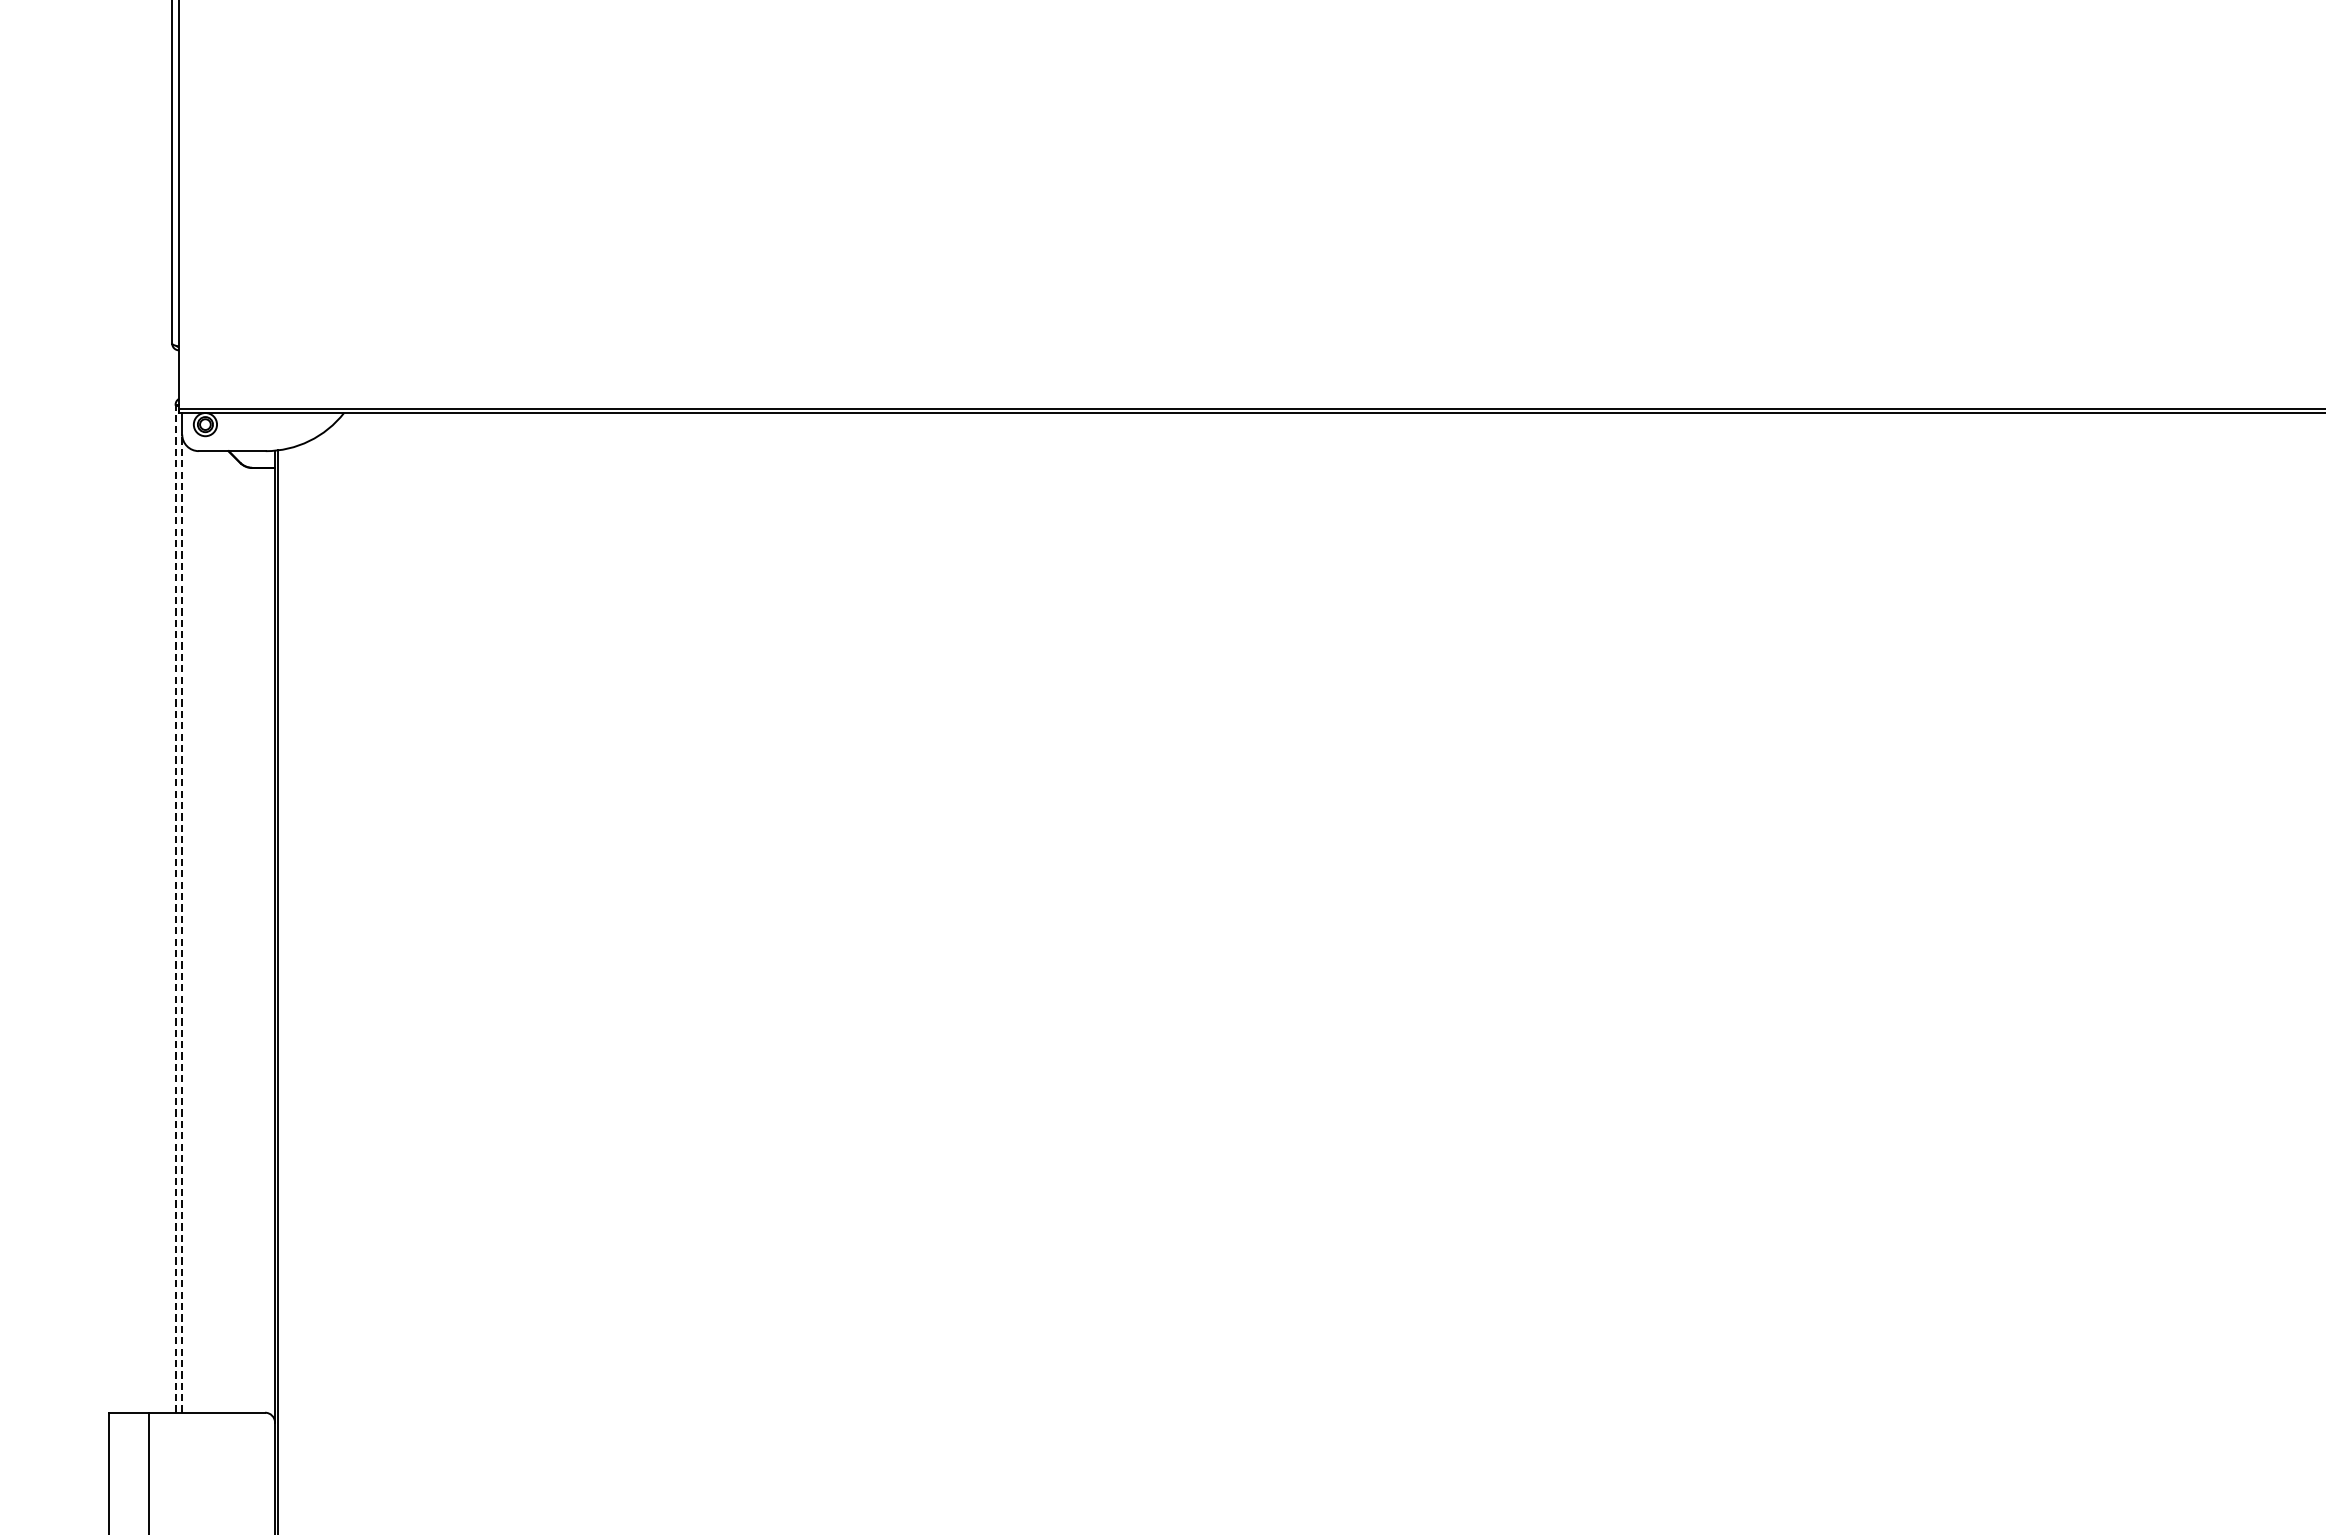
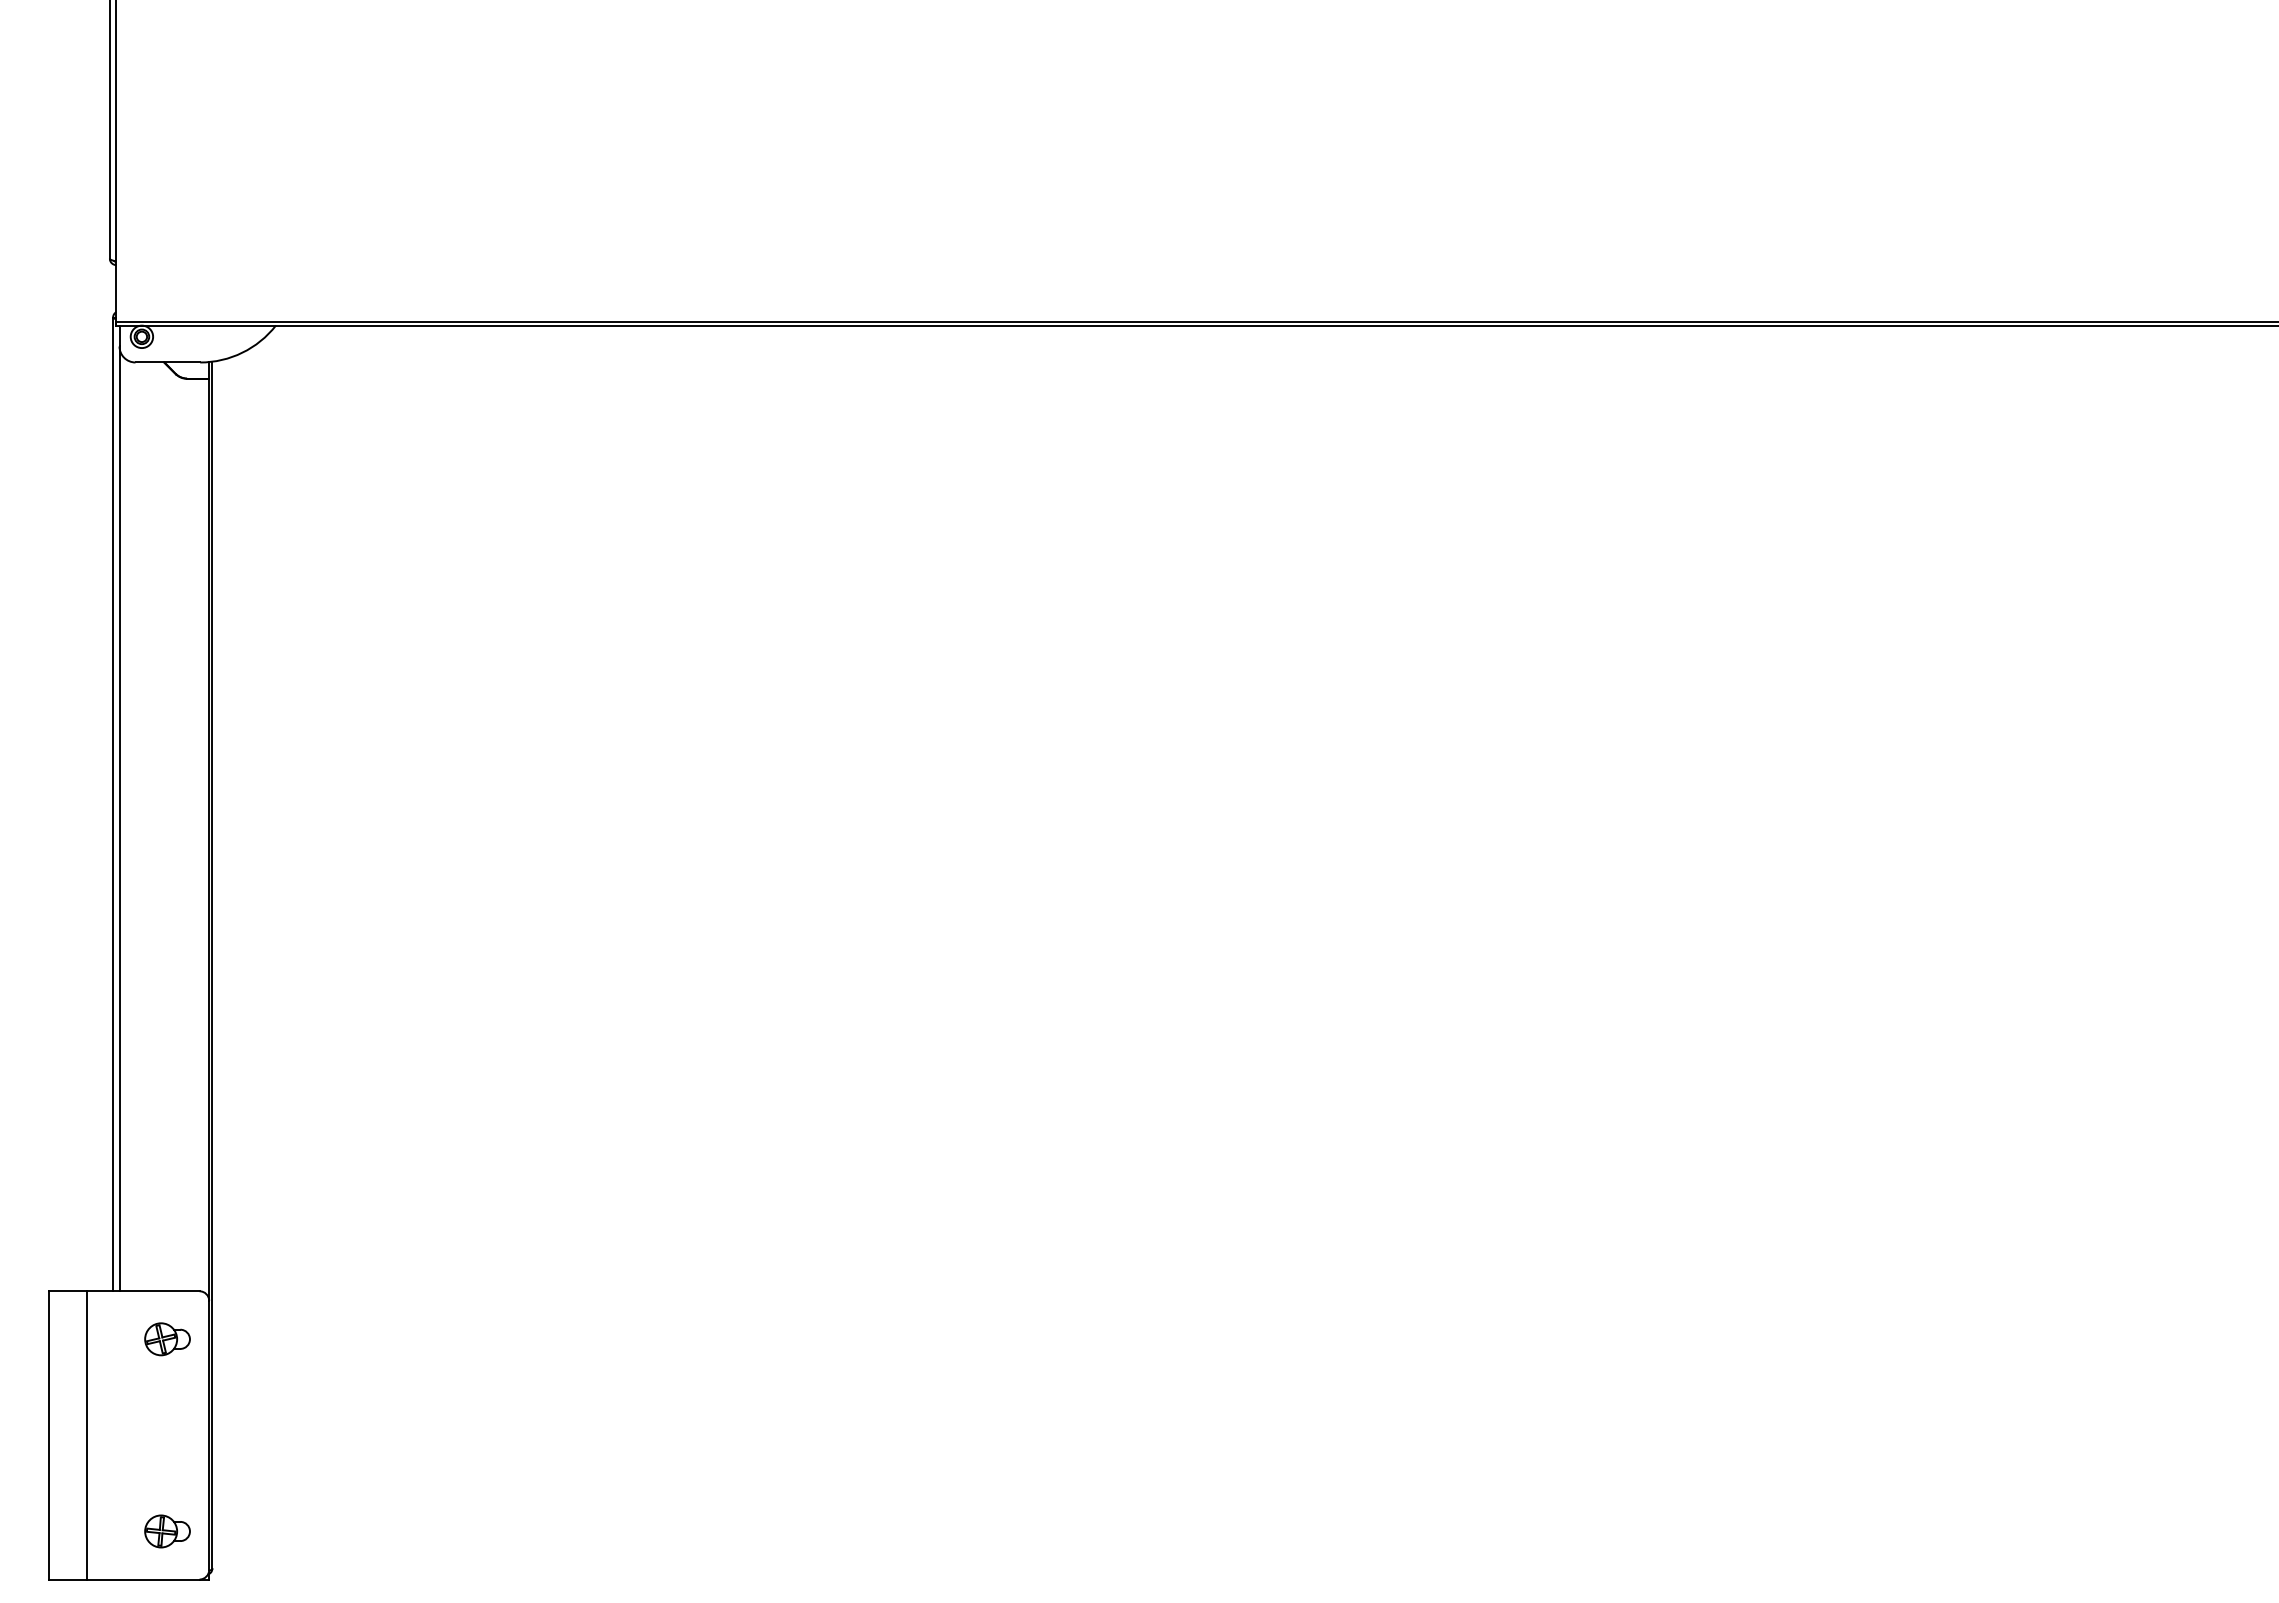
line: (175, 908) -> (113, 804), dashed -> solid
line: (182, 923) -> (119, 818), dashed -> solid
part: (231, 1462) -> (167, 1339), added

